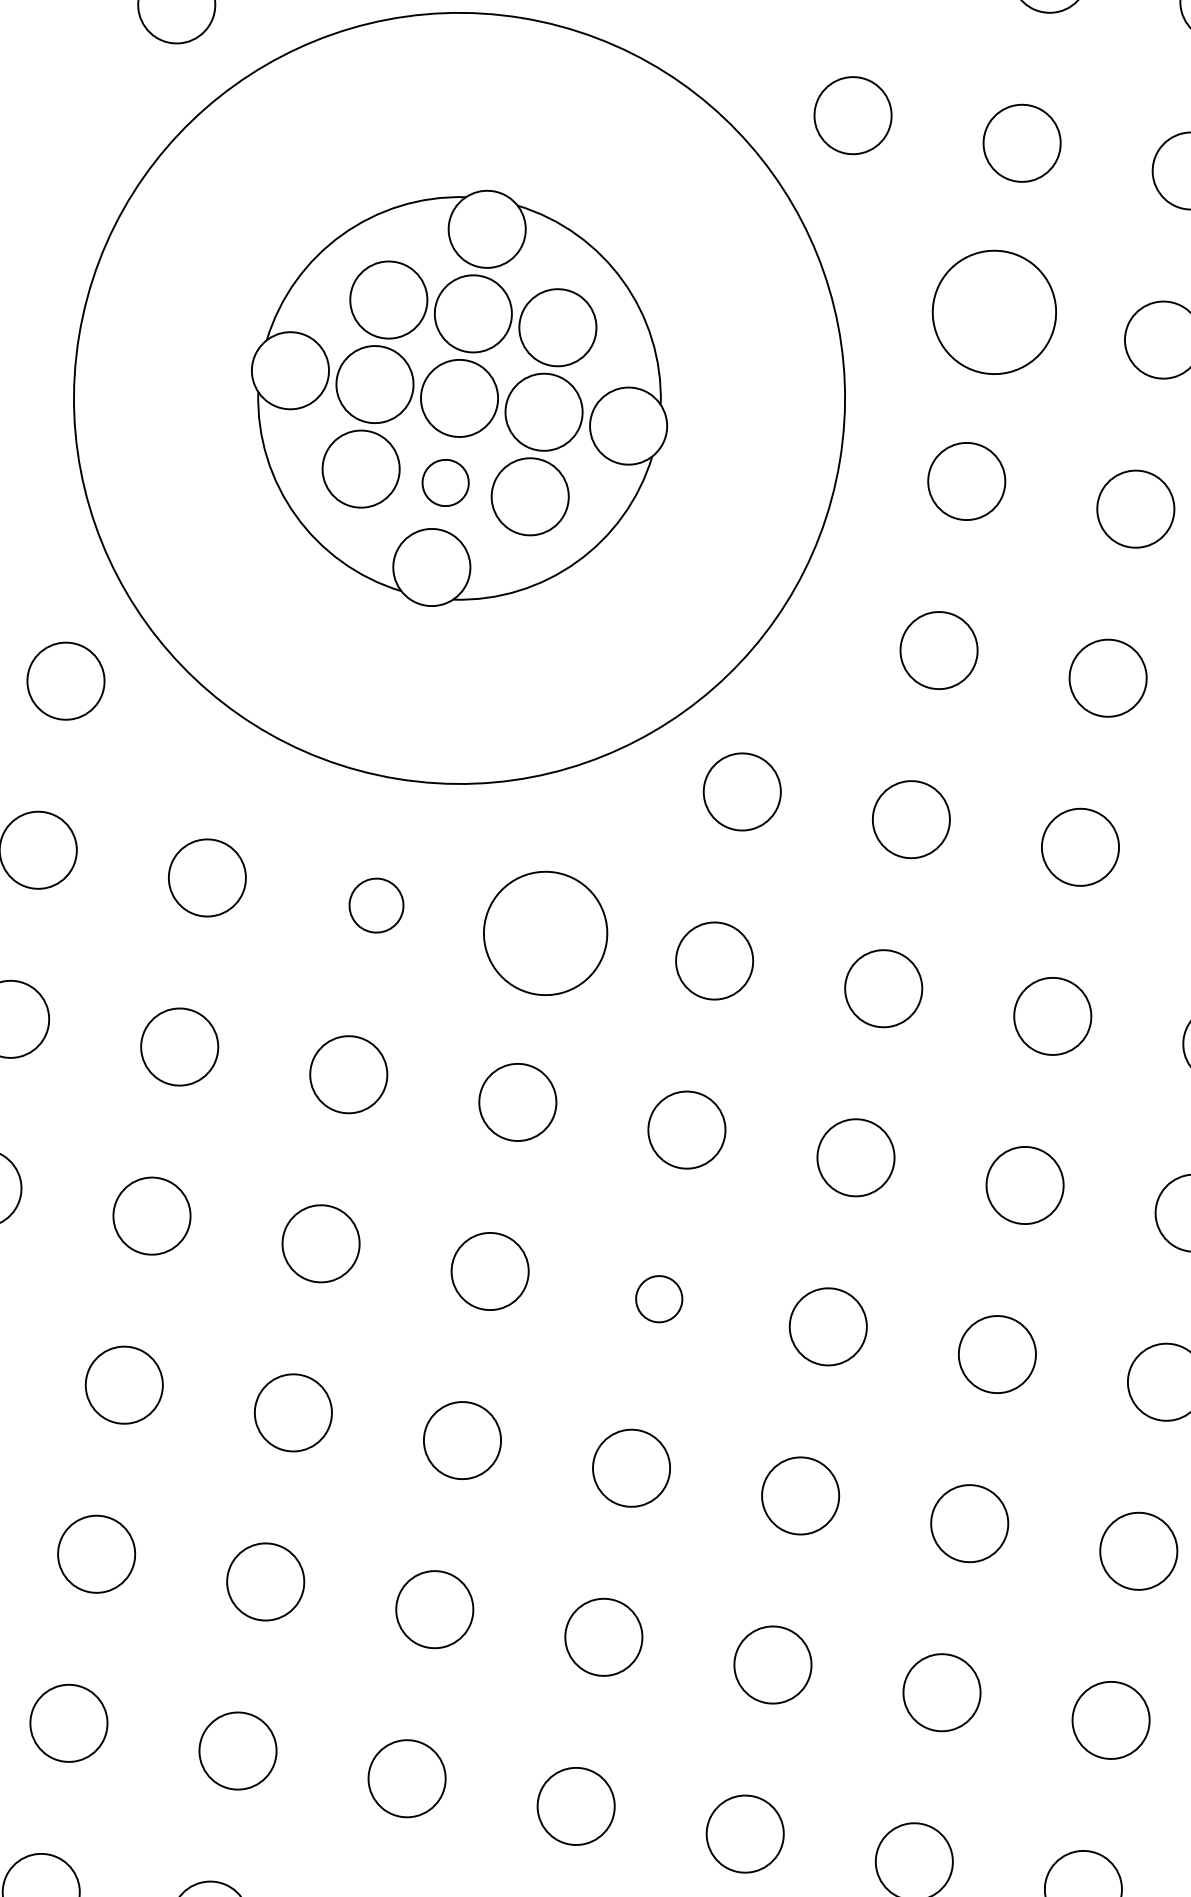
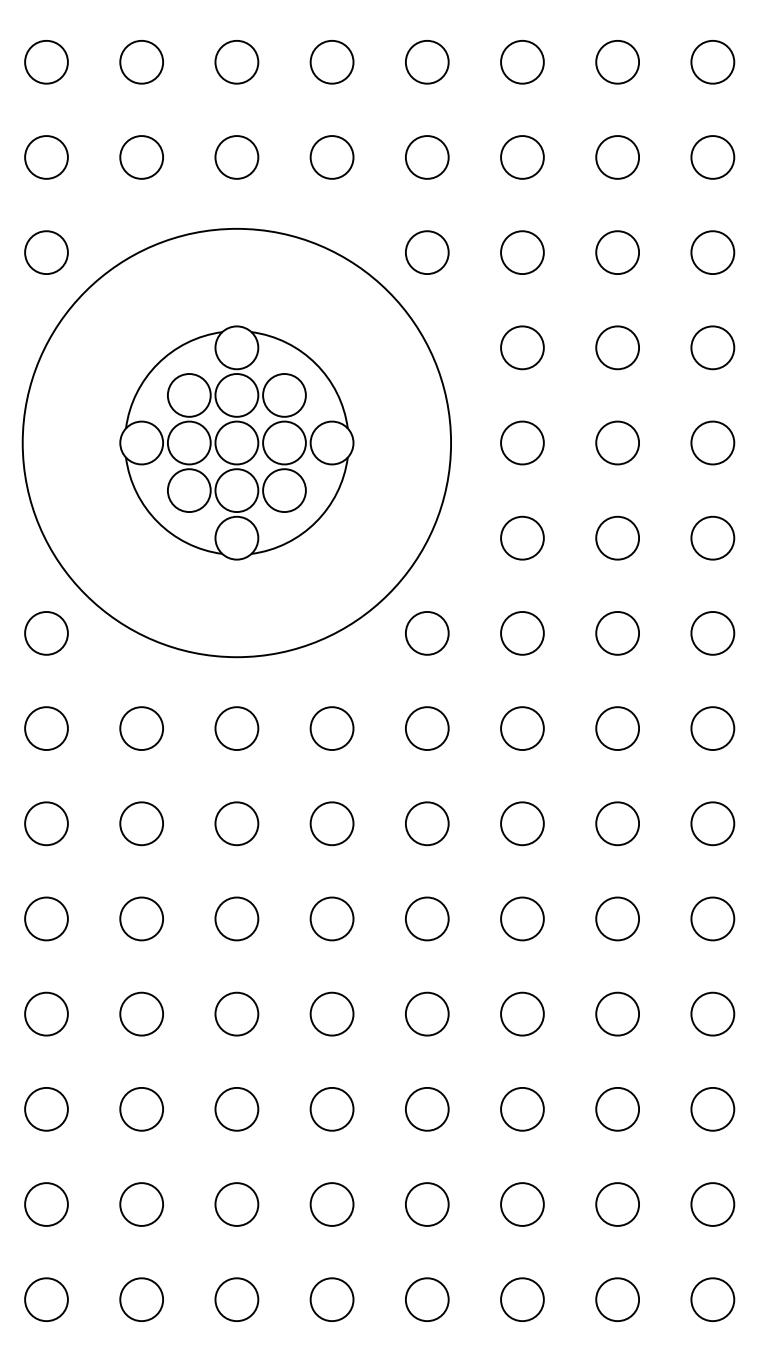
circle: (994, 311) -> (522, 347), size x0.62
circle: (445, 482) -> (236, 490), size x1.67
circle: (375, 905) -> (236, 728), size x1.43
circle: (544, 933) -> (331, 728), size x0.62
circle: (657, 1298) -> (426, 918), size x1.67

